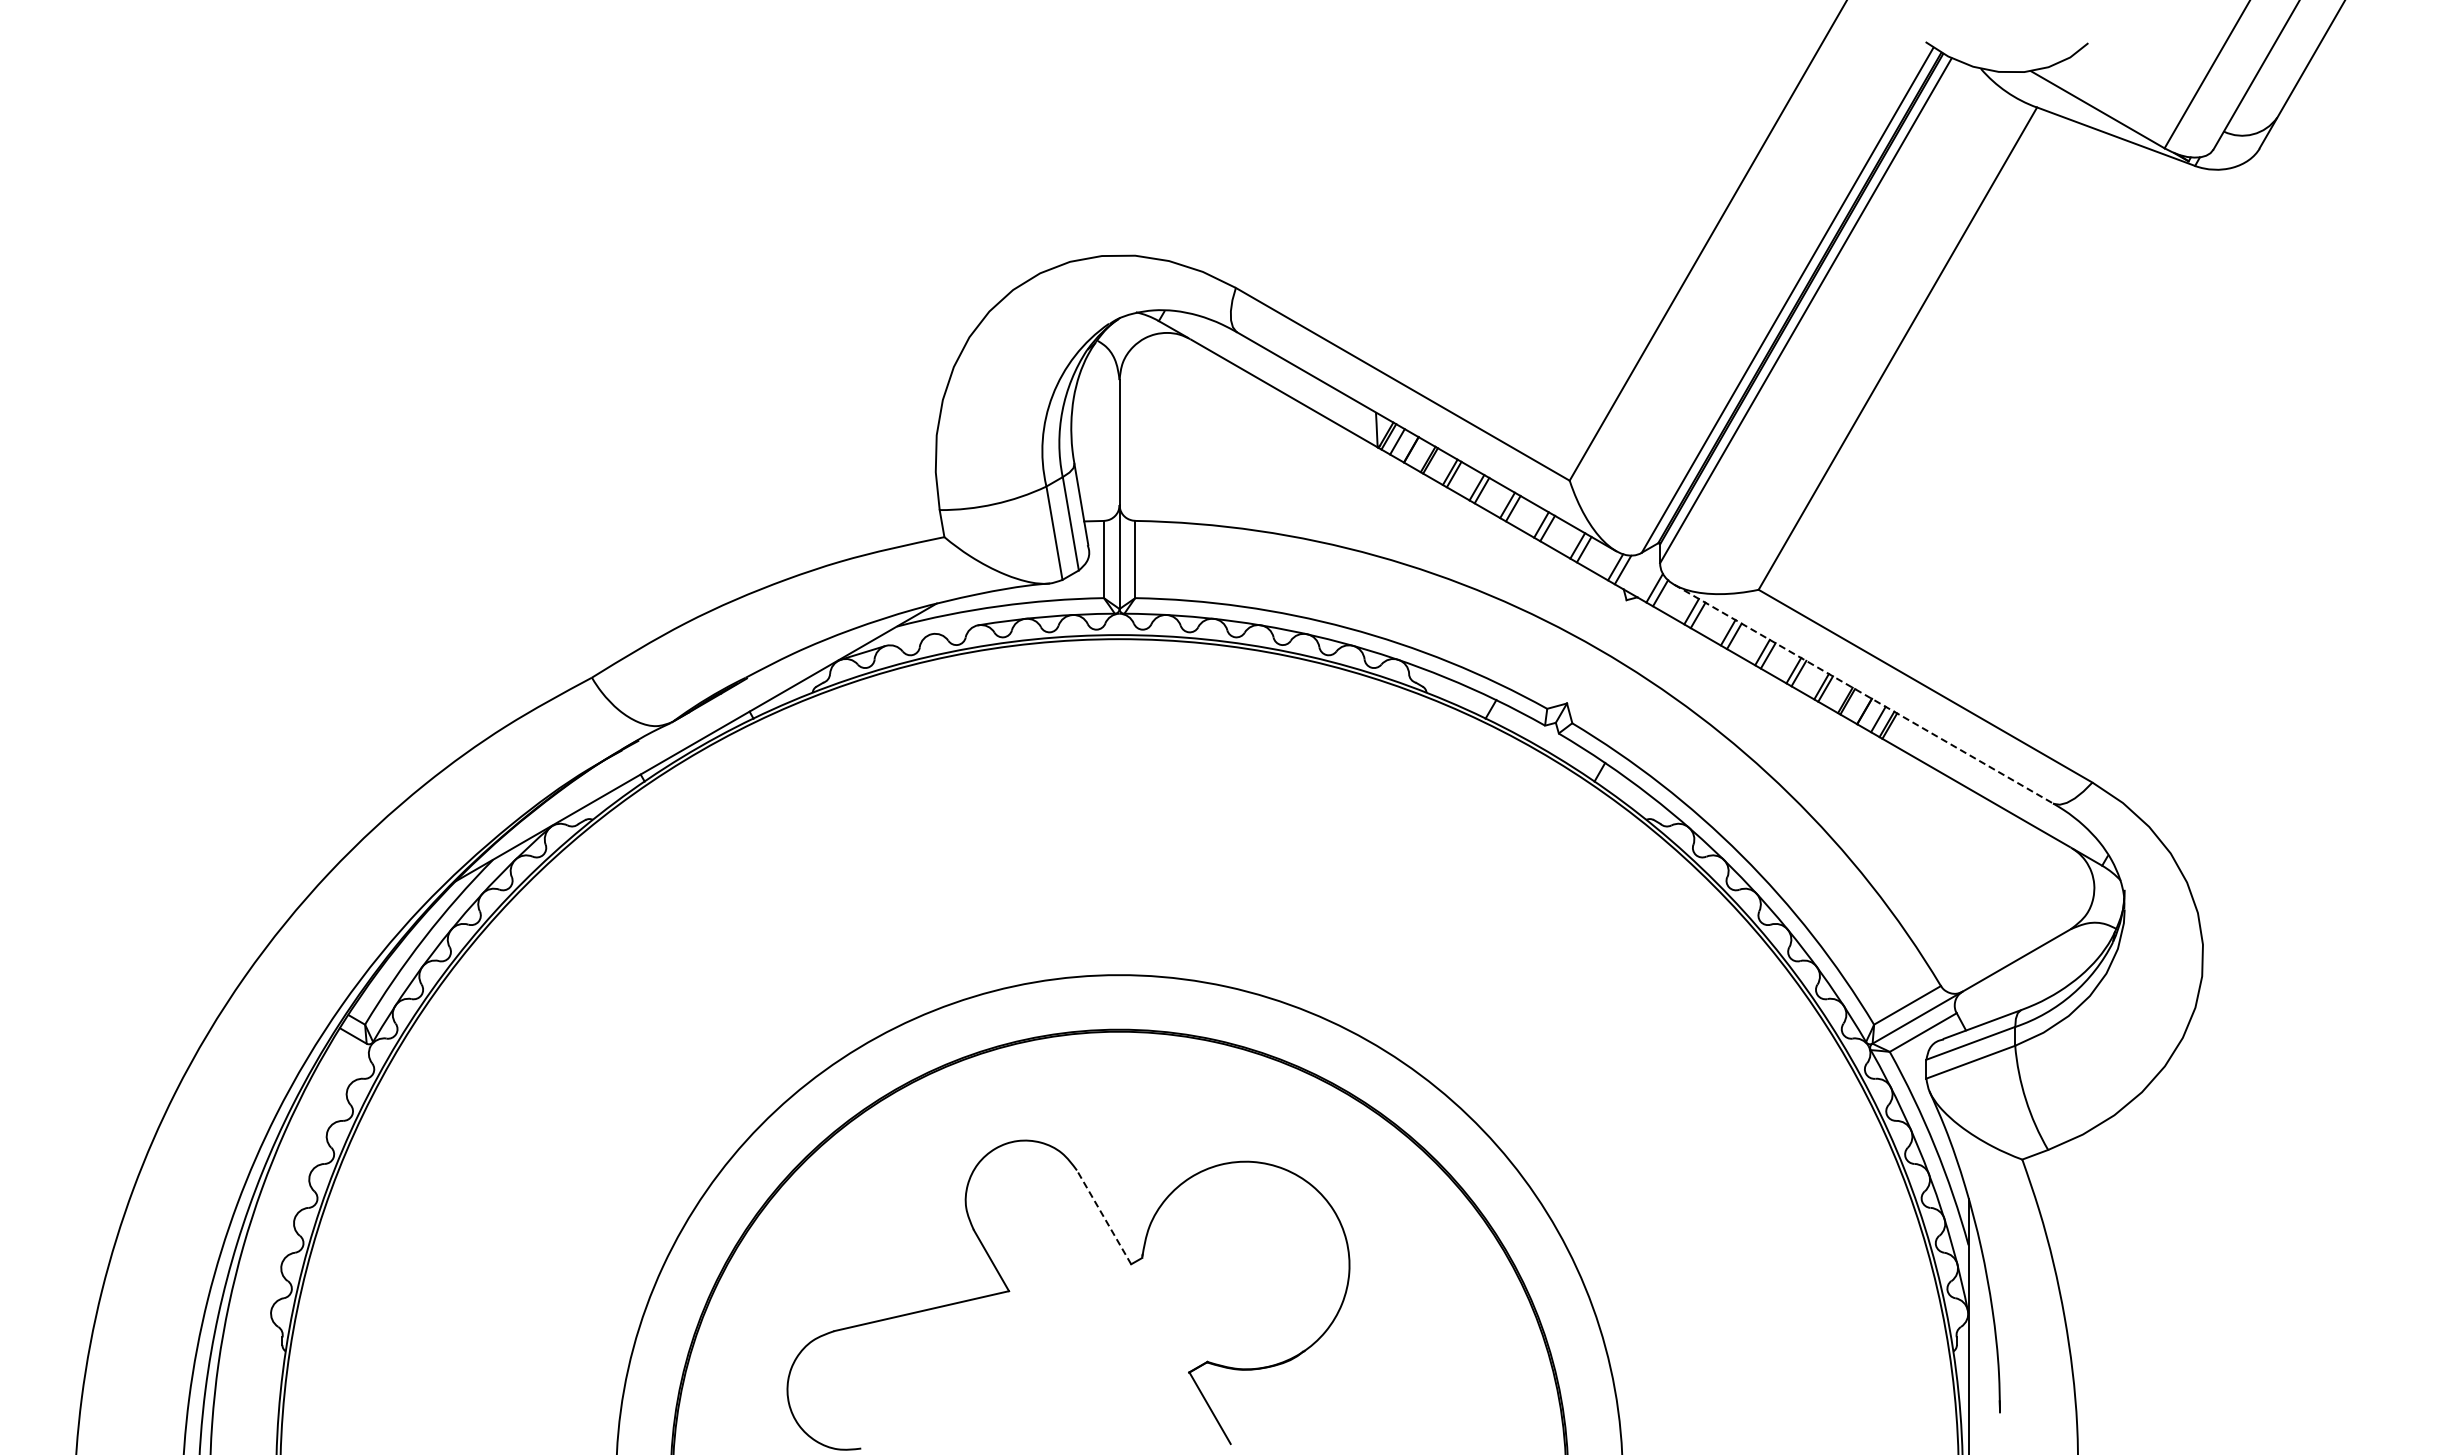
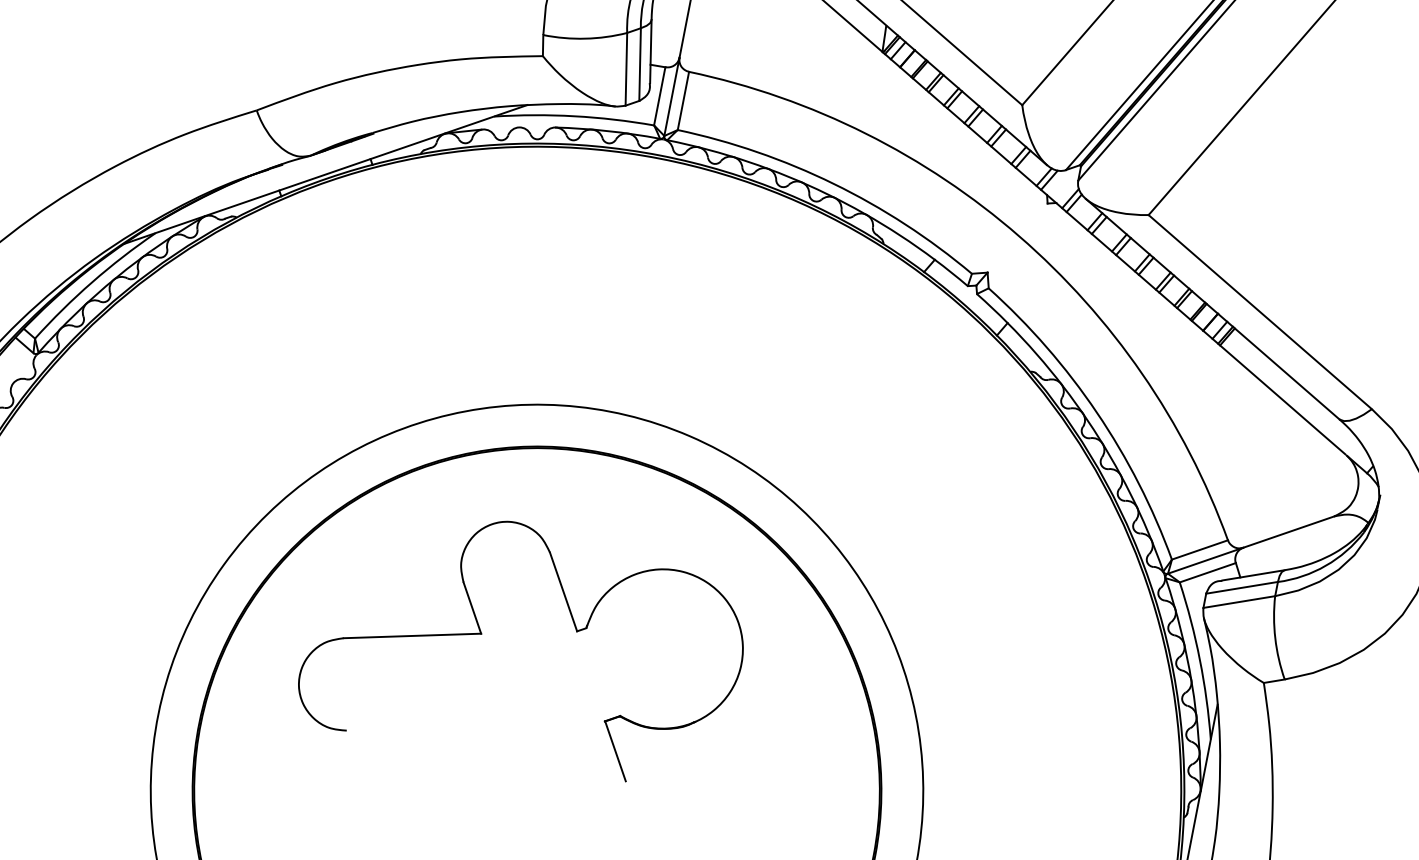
line: (1863, 694) -> (1212, 309), dashed -> solid
line: (1103, 1216) -> (563, 591), dashed -> solid

